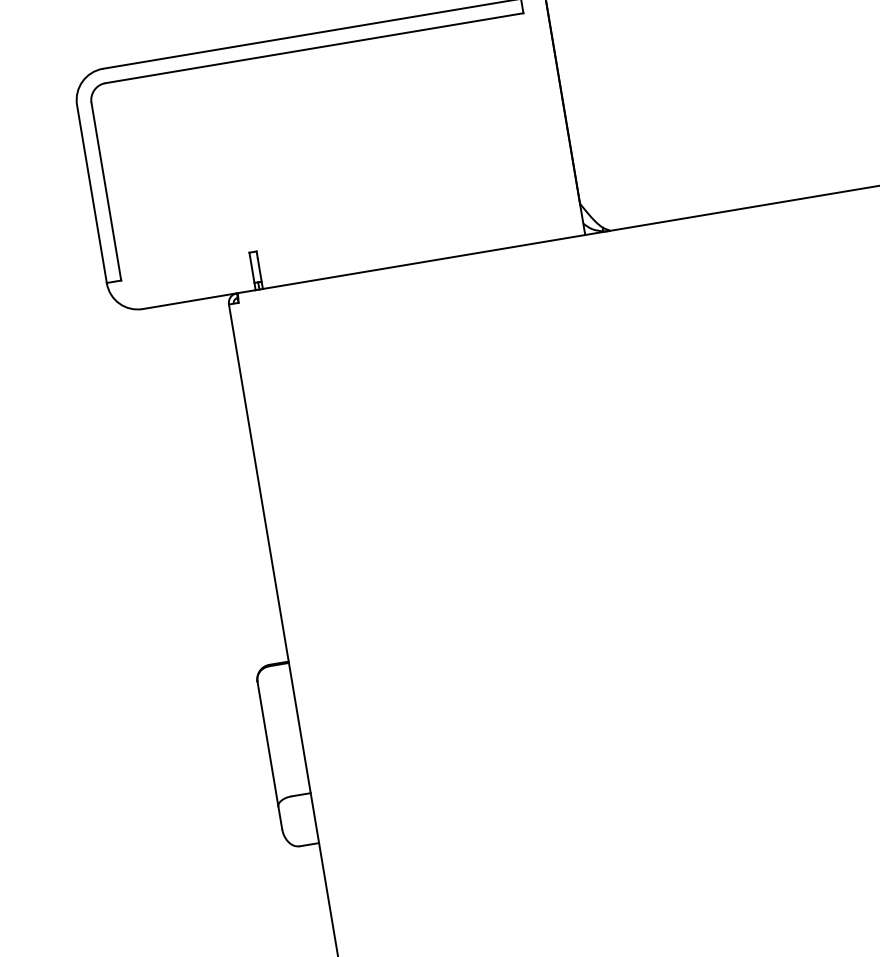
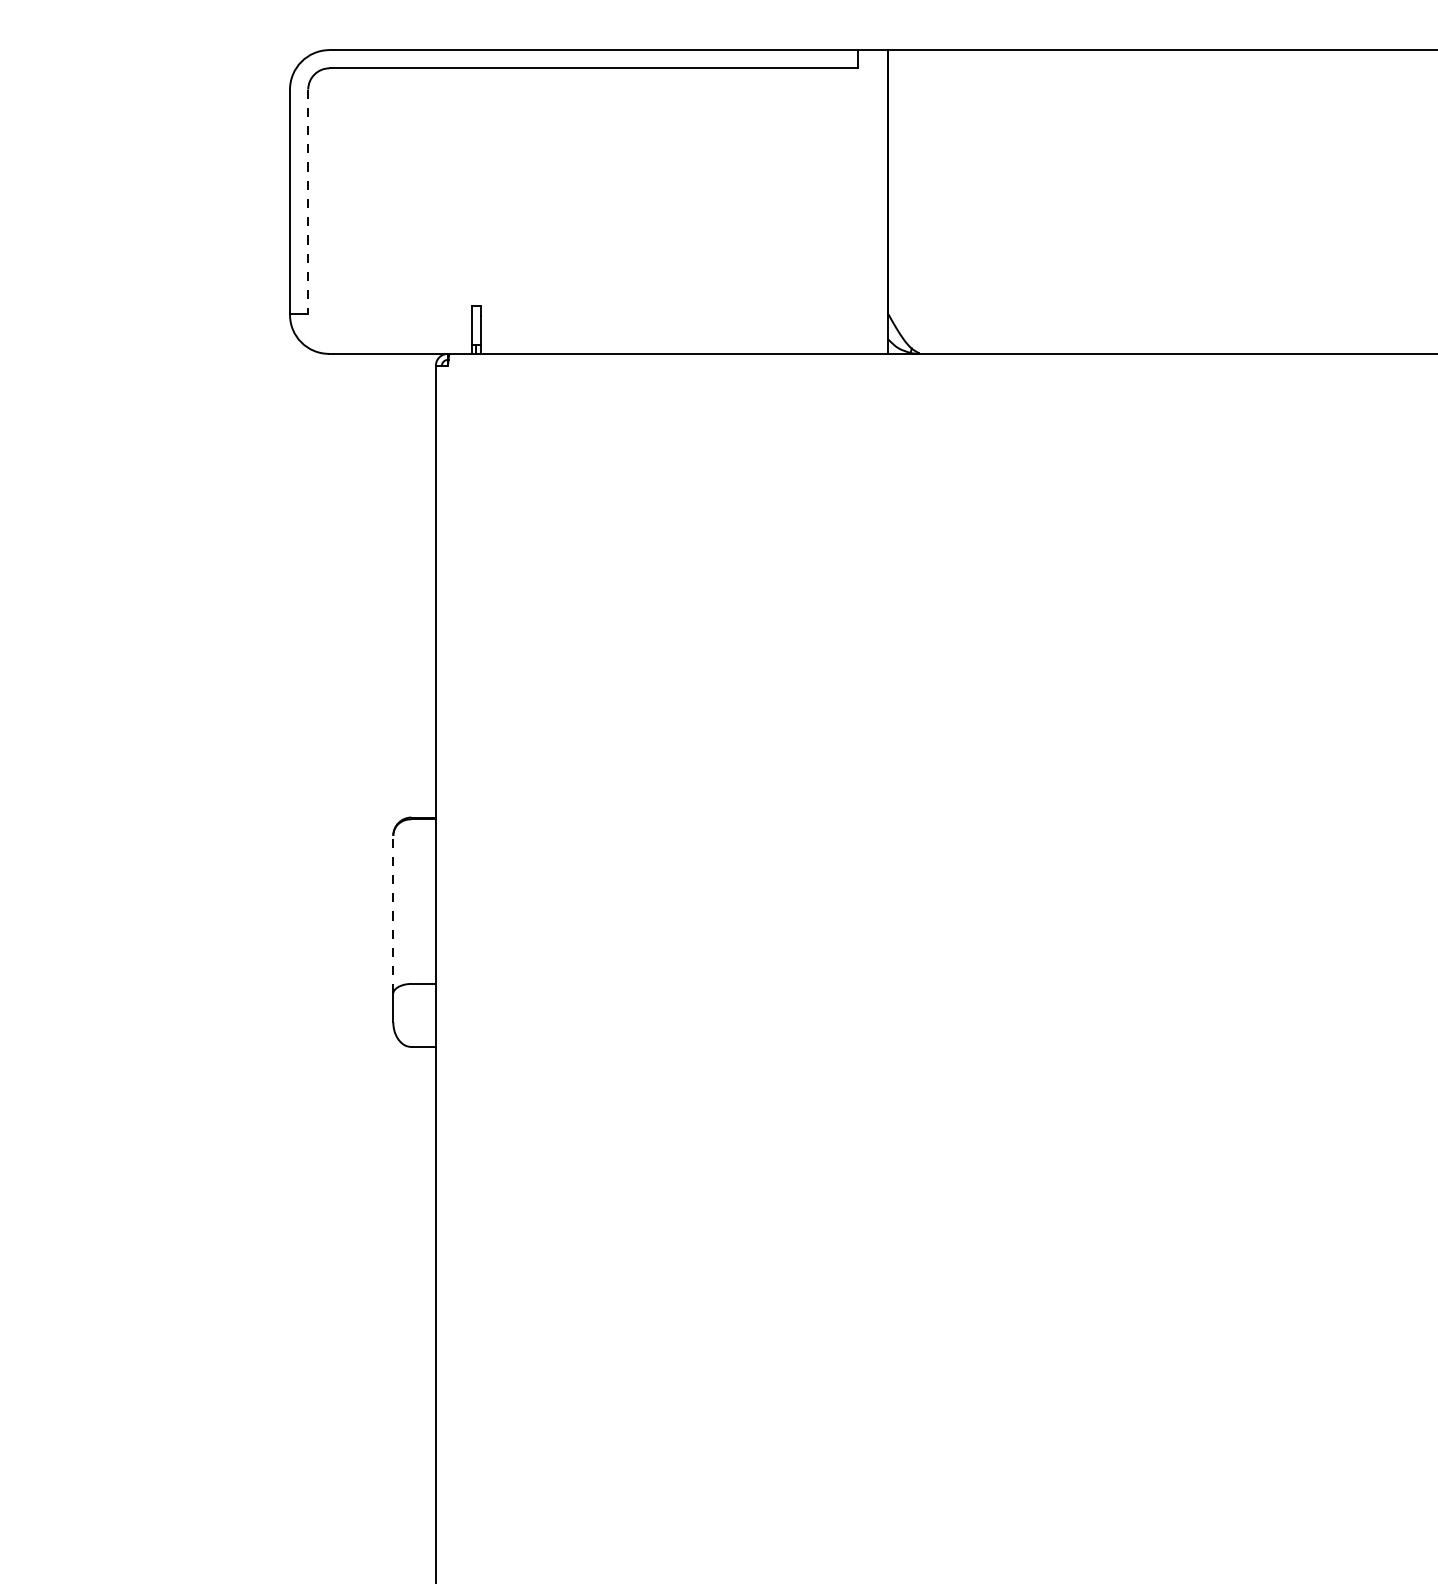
line: (106, 192) -> (308, 202), solid -> dashed
line: (268, 743) -> (393, 914), solid -> dashed

